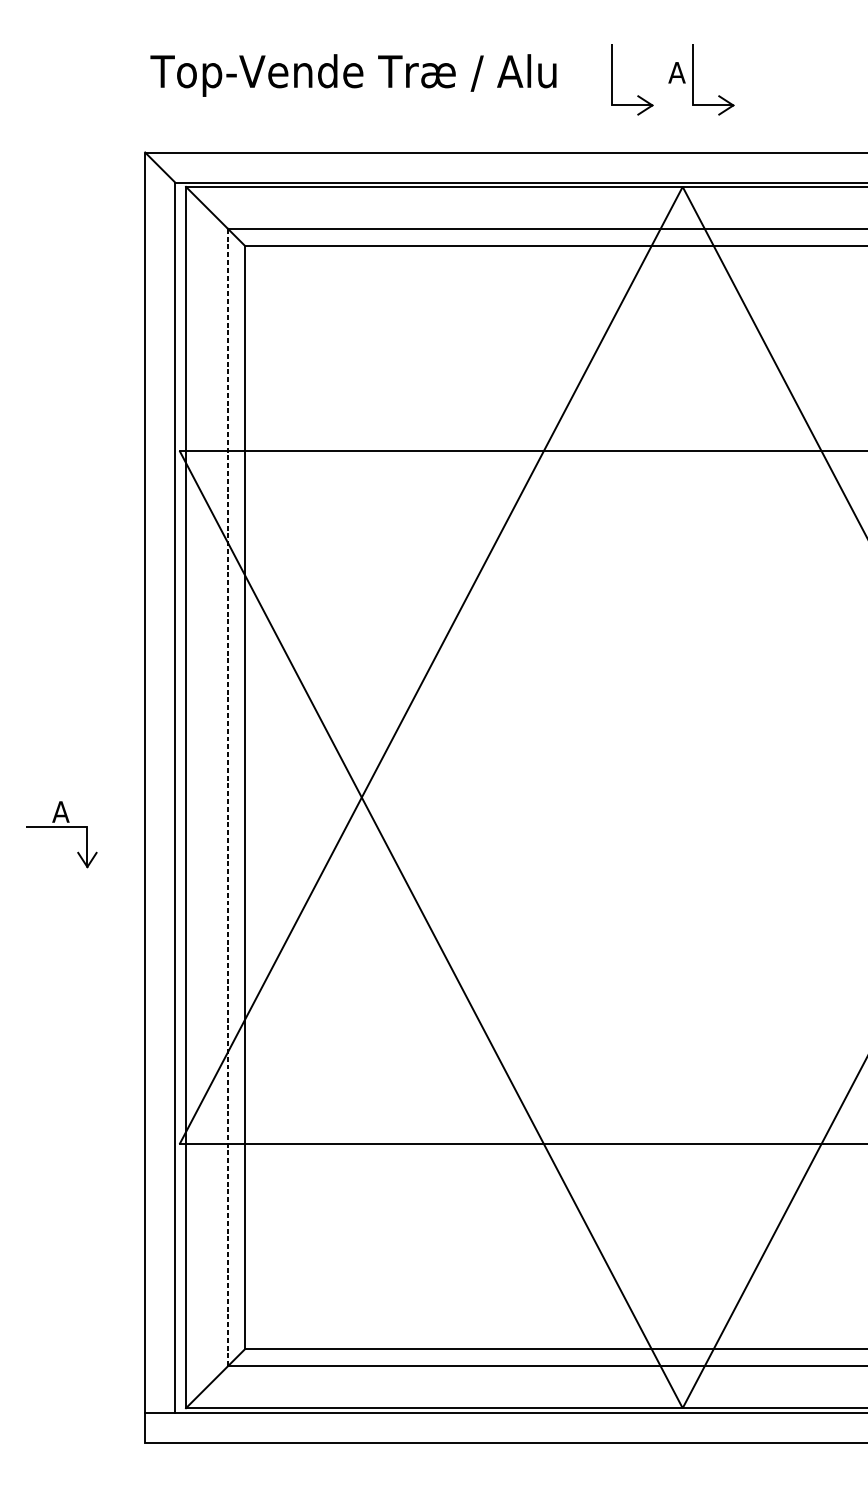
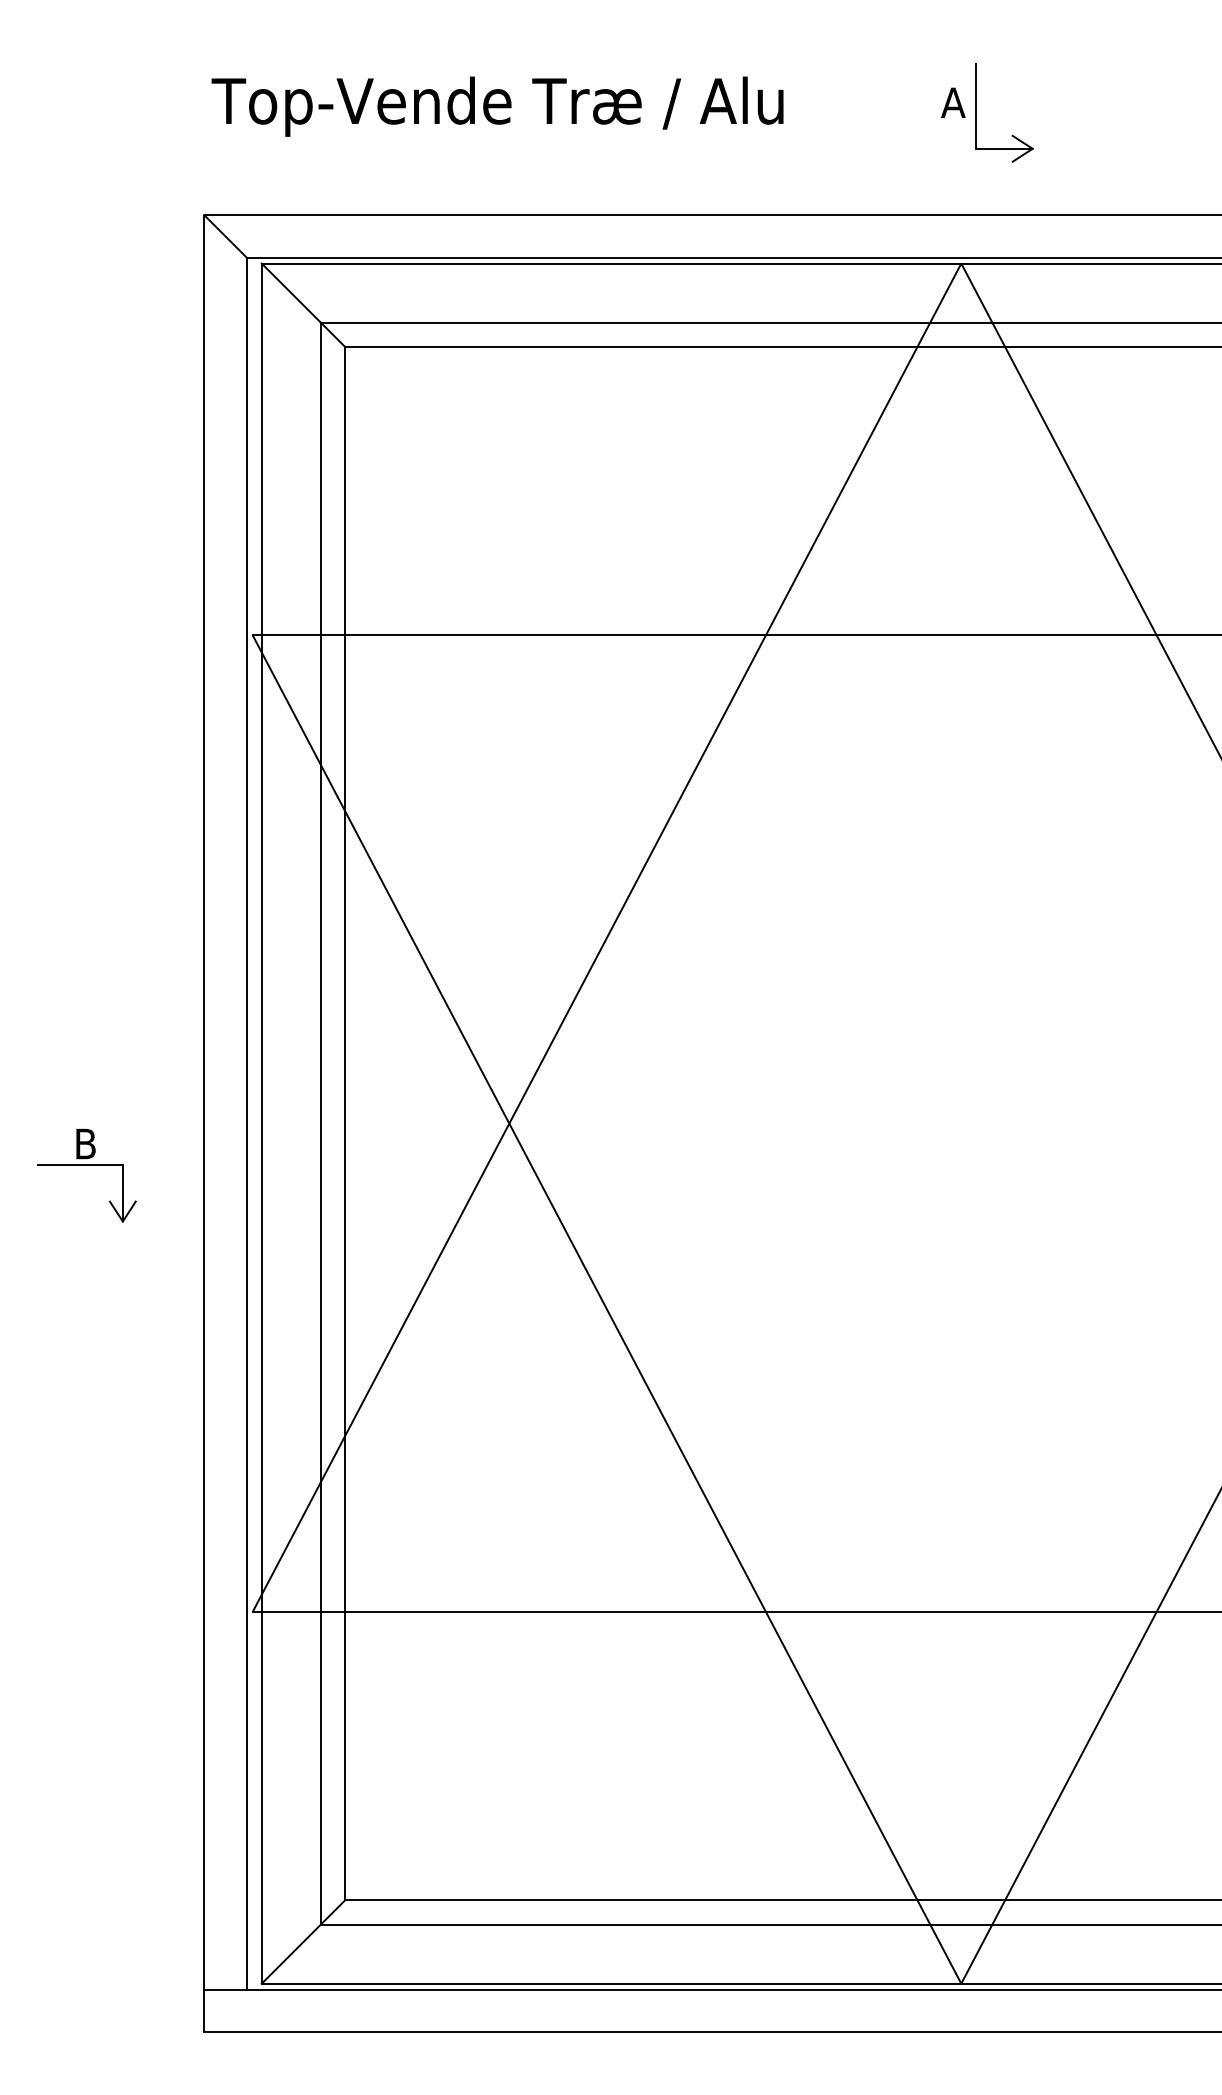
part: (638, 95) -> (898, 134), removed
line: (227, 797) -> (320, 1123), dashed -> solid
text: (60, 811) -> (85, 1143), A -> B

